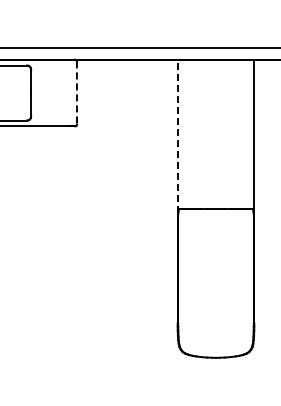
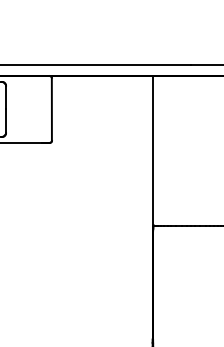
line: (76, 93) -> (51, 109), dashed -> solid
line: (177, 136) -> (152, 152), dashed -> solid

